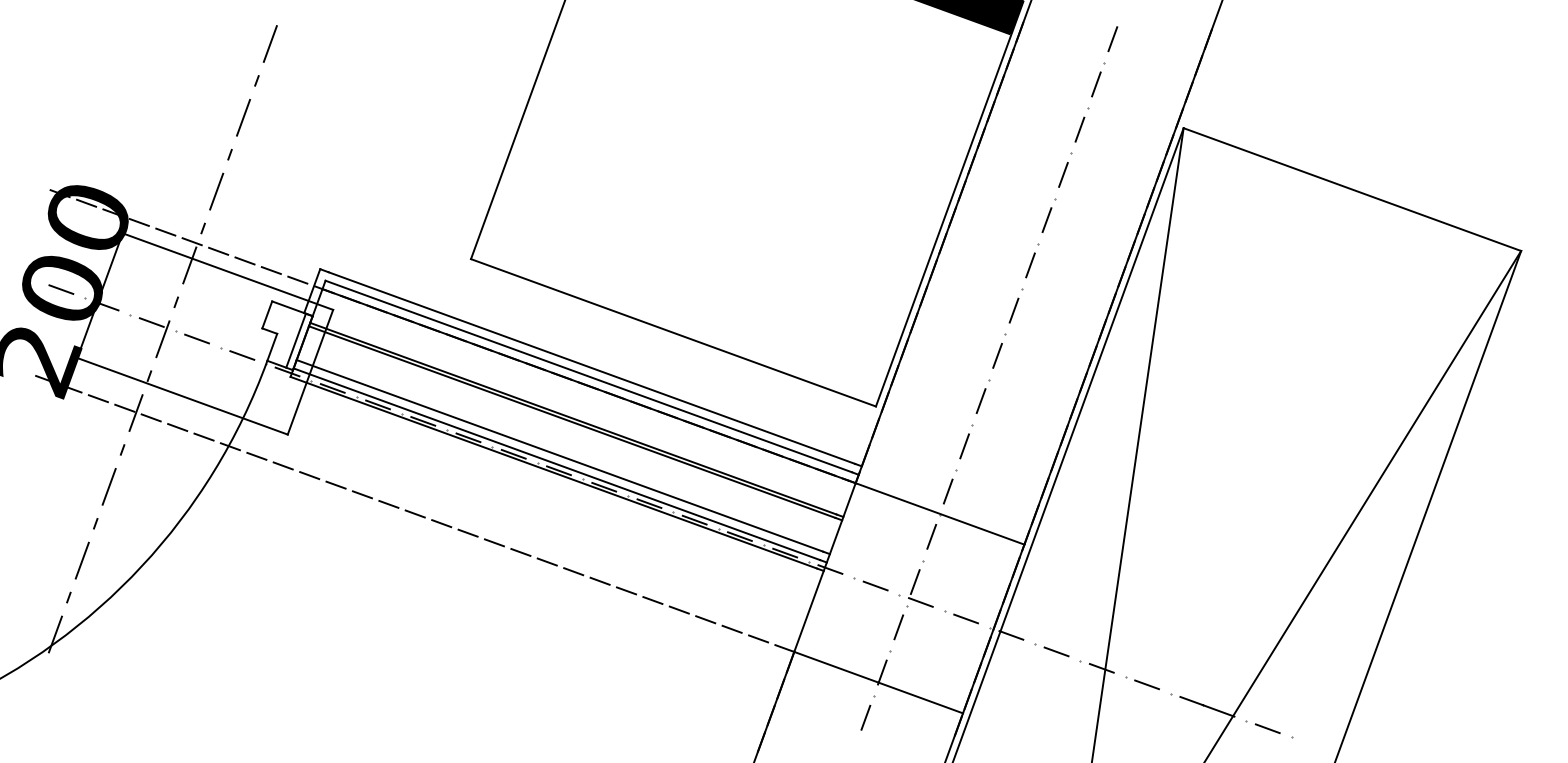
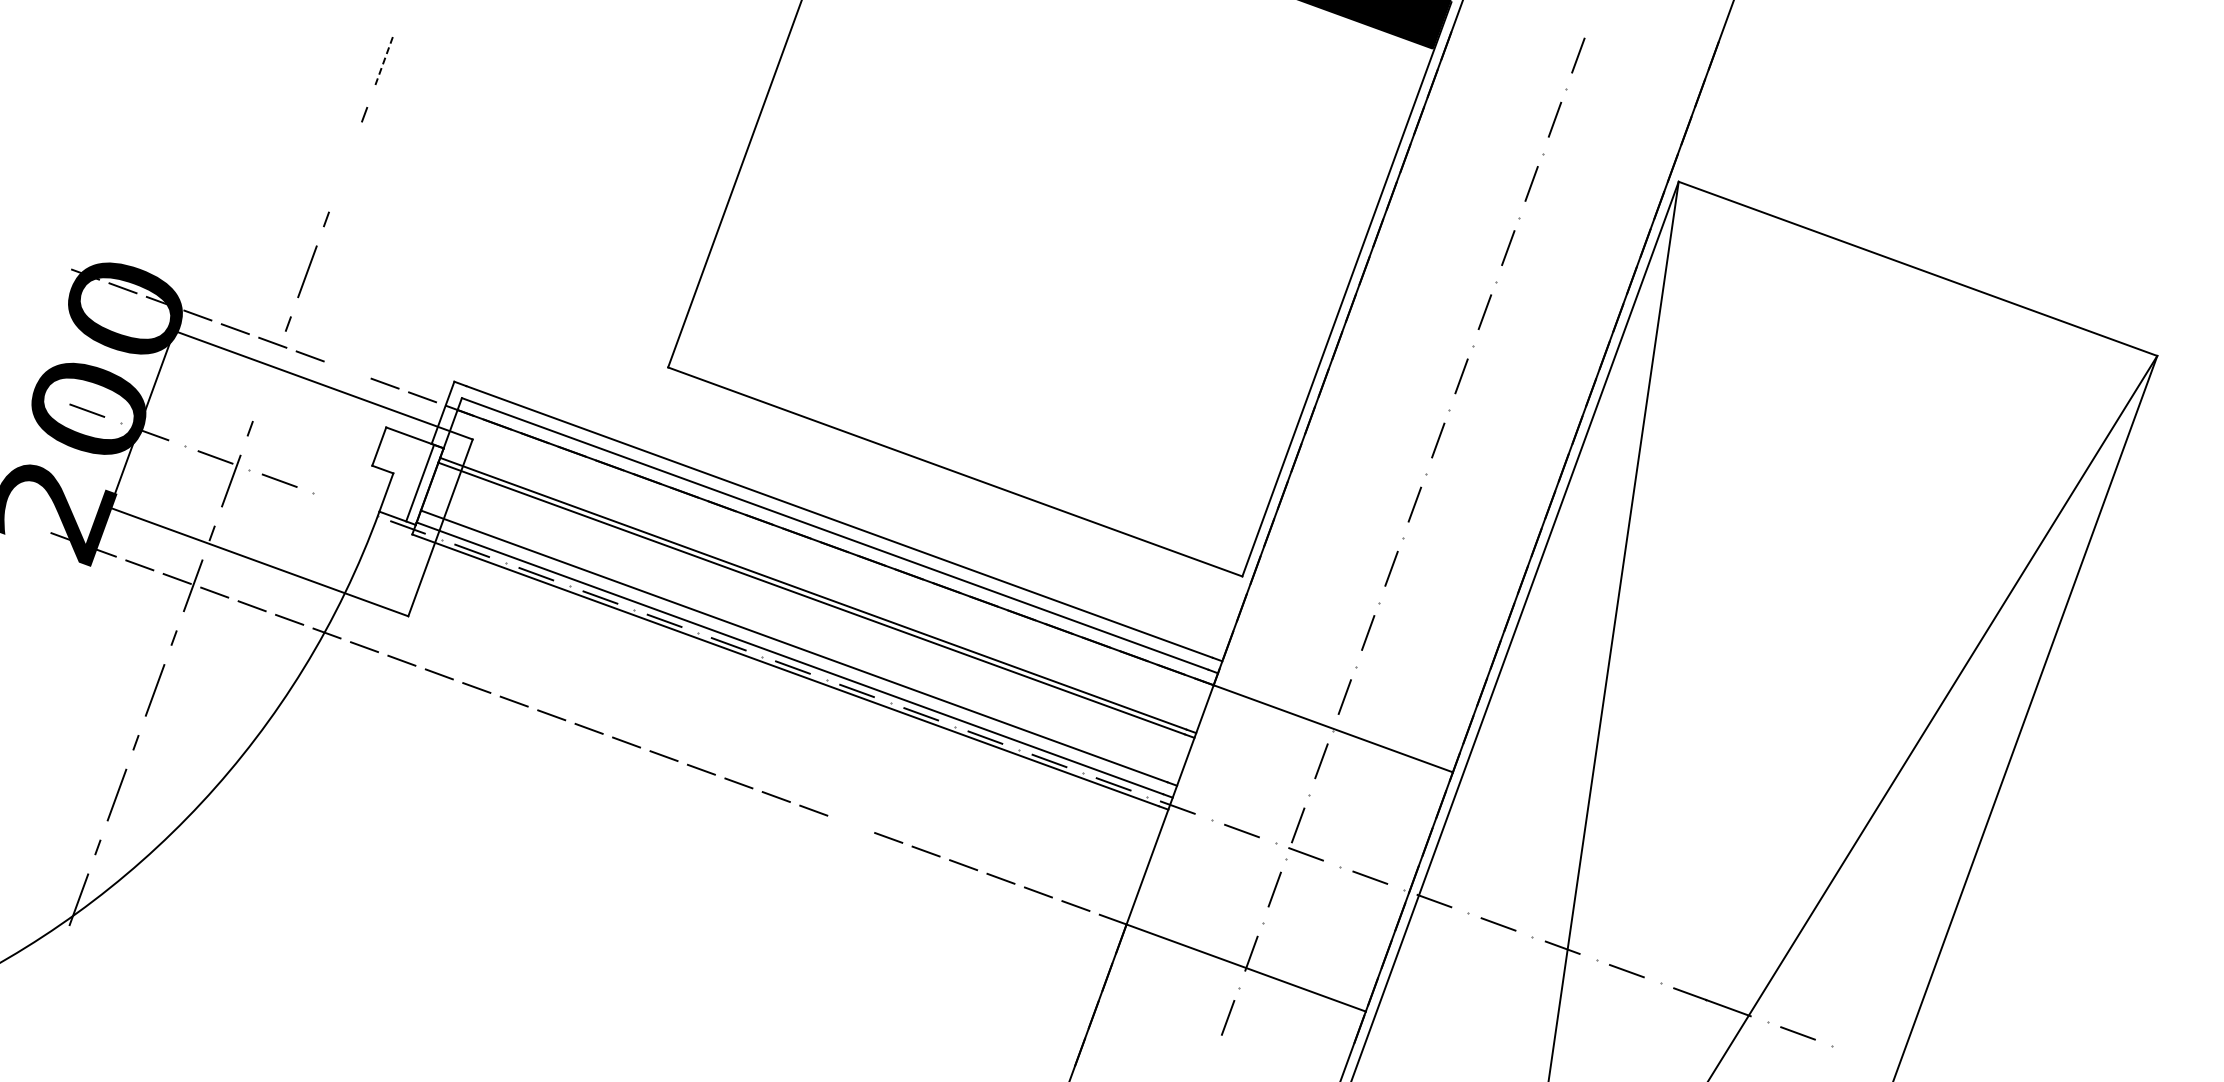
line: (270, 44) -> (383, 62), solid -> dashed
line: (243, 117) -> (345, 166), removed
line: (244, 261) -> (347, 370), removed
line: (189, 265) -> (269, 376), removed
line: (242, 355) -> (343, 504), removed
line: (599, 581) -> (850, 824), removed

